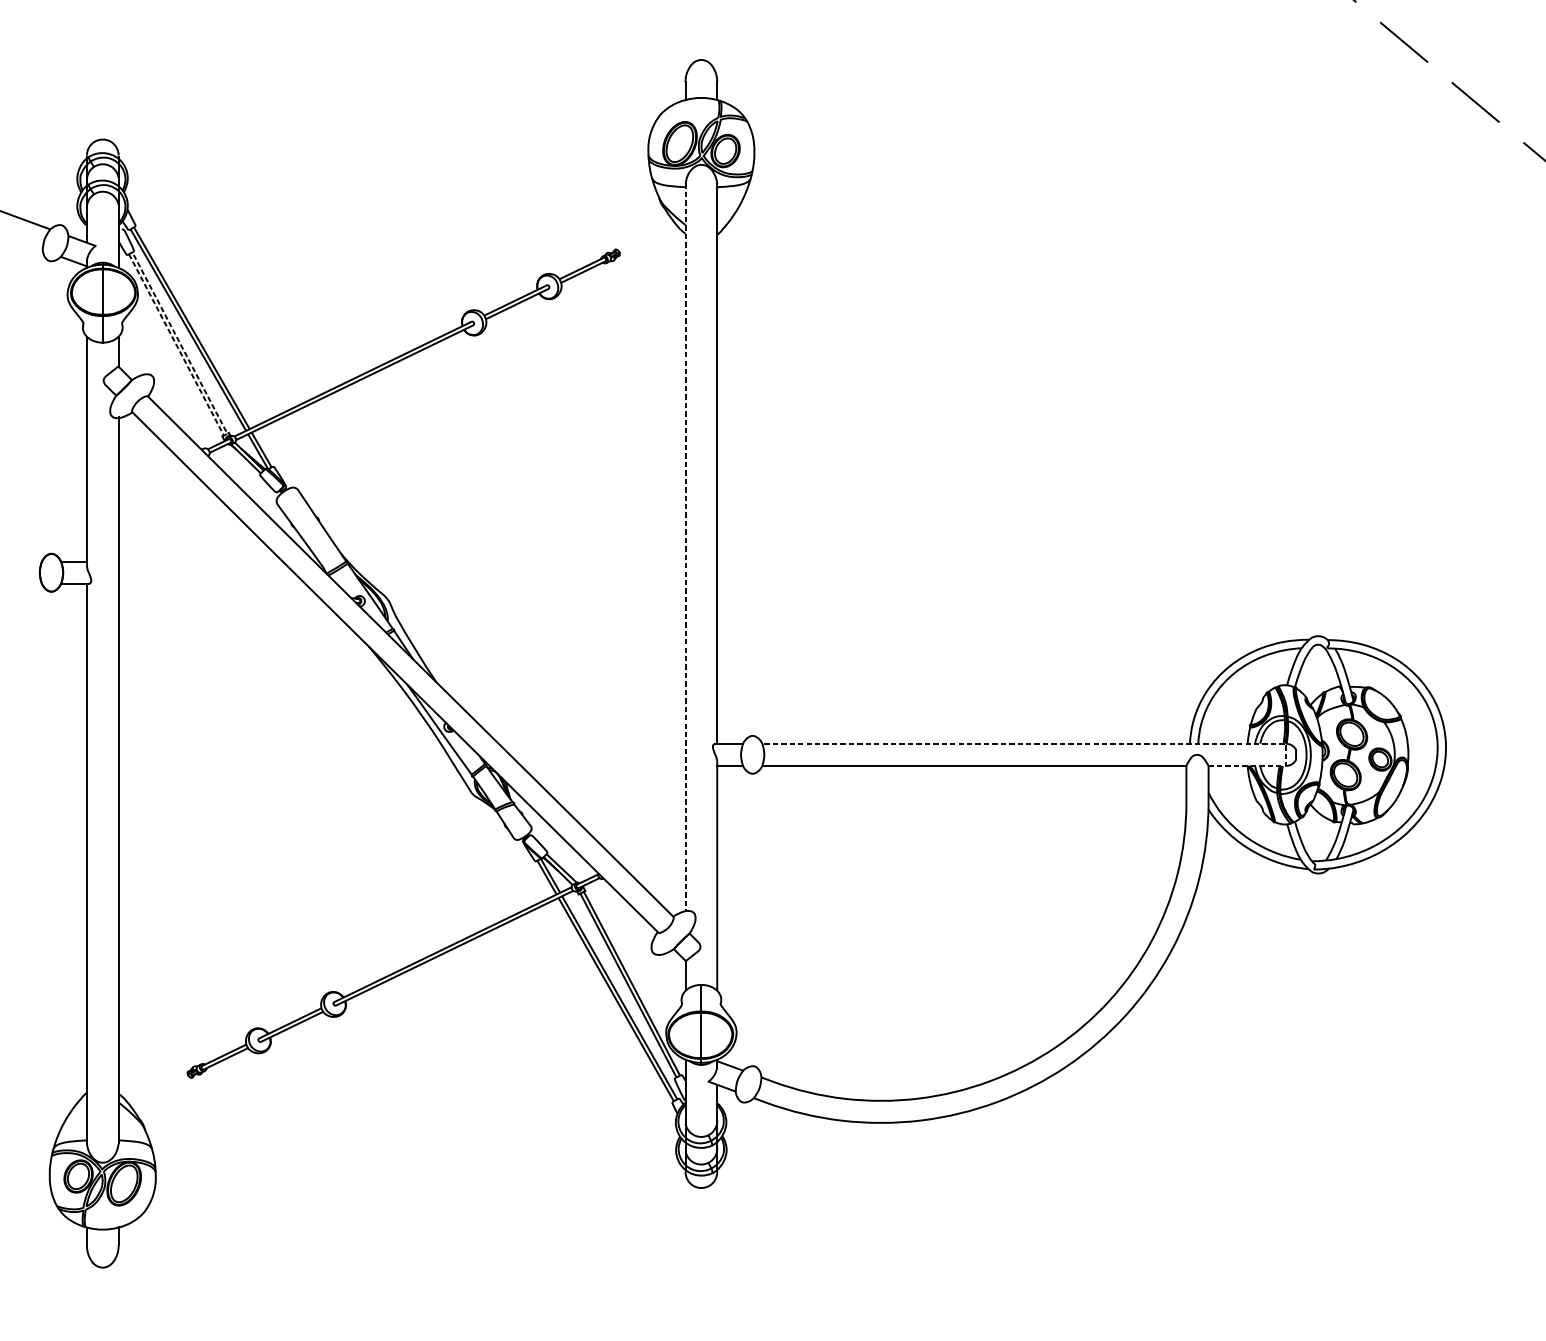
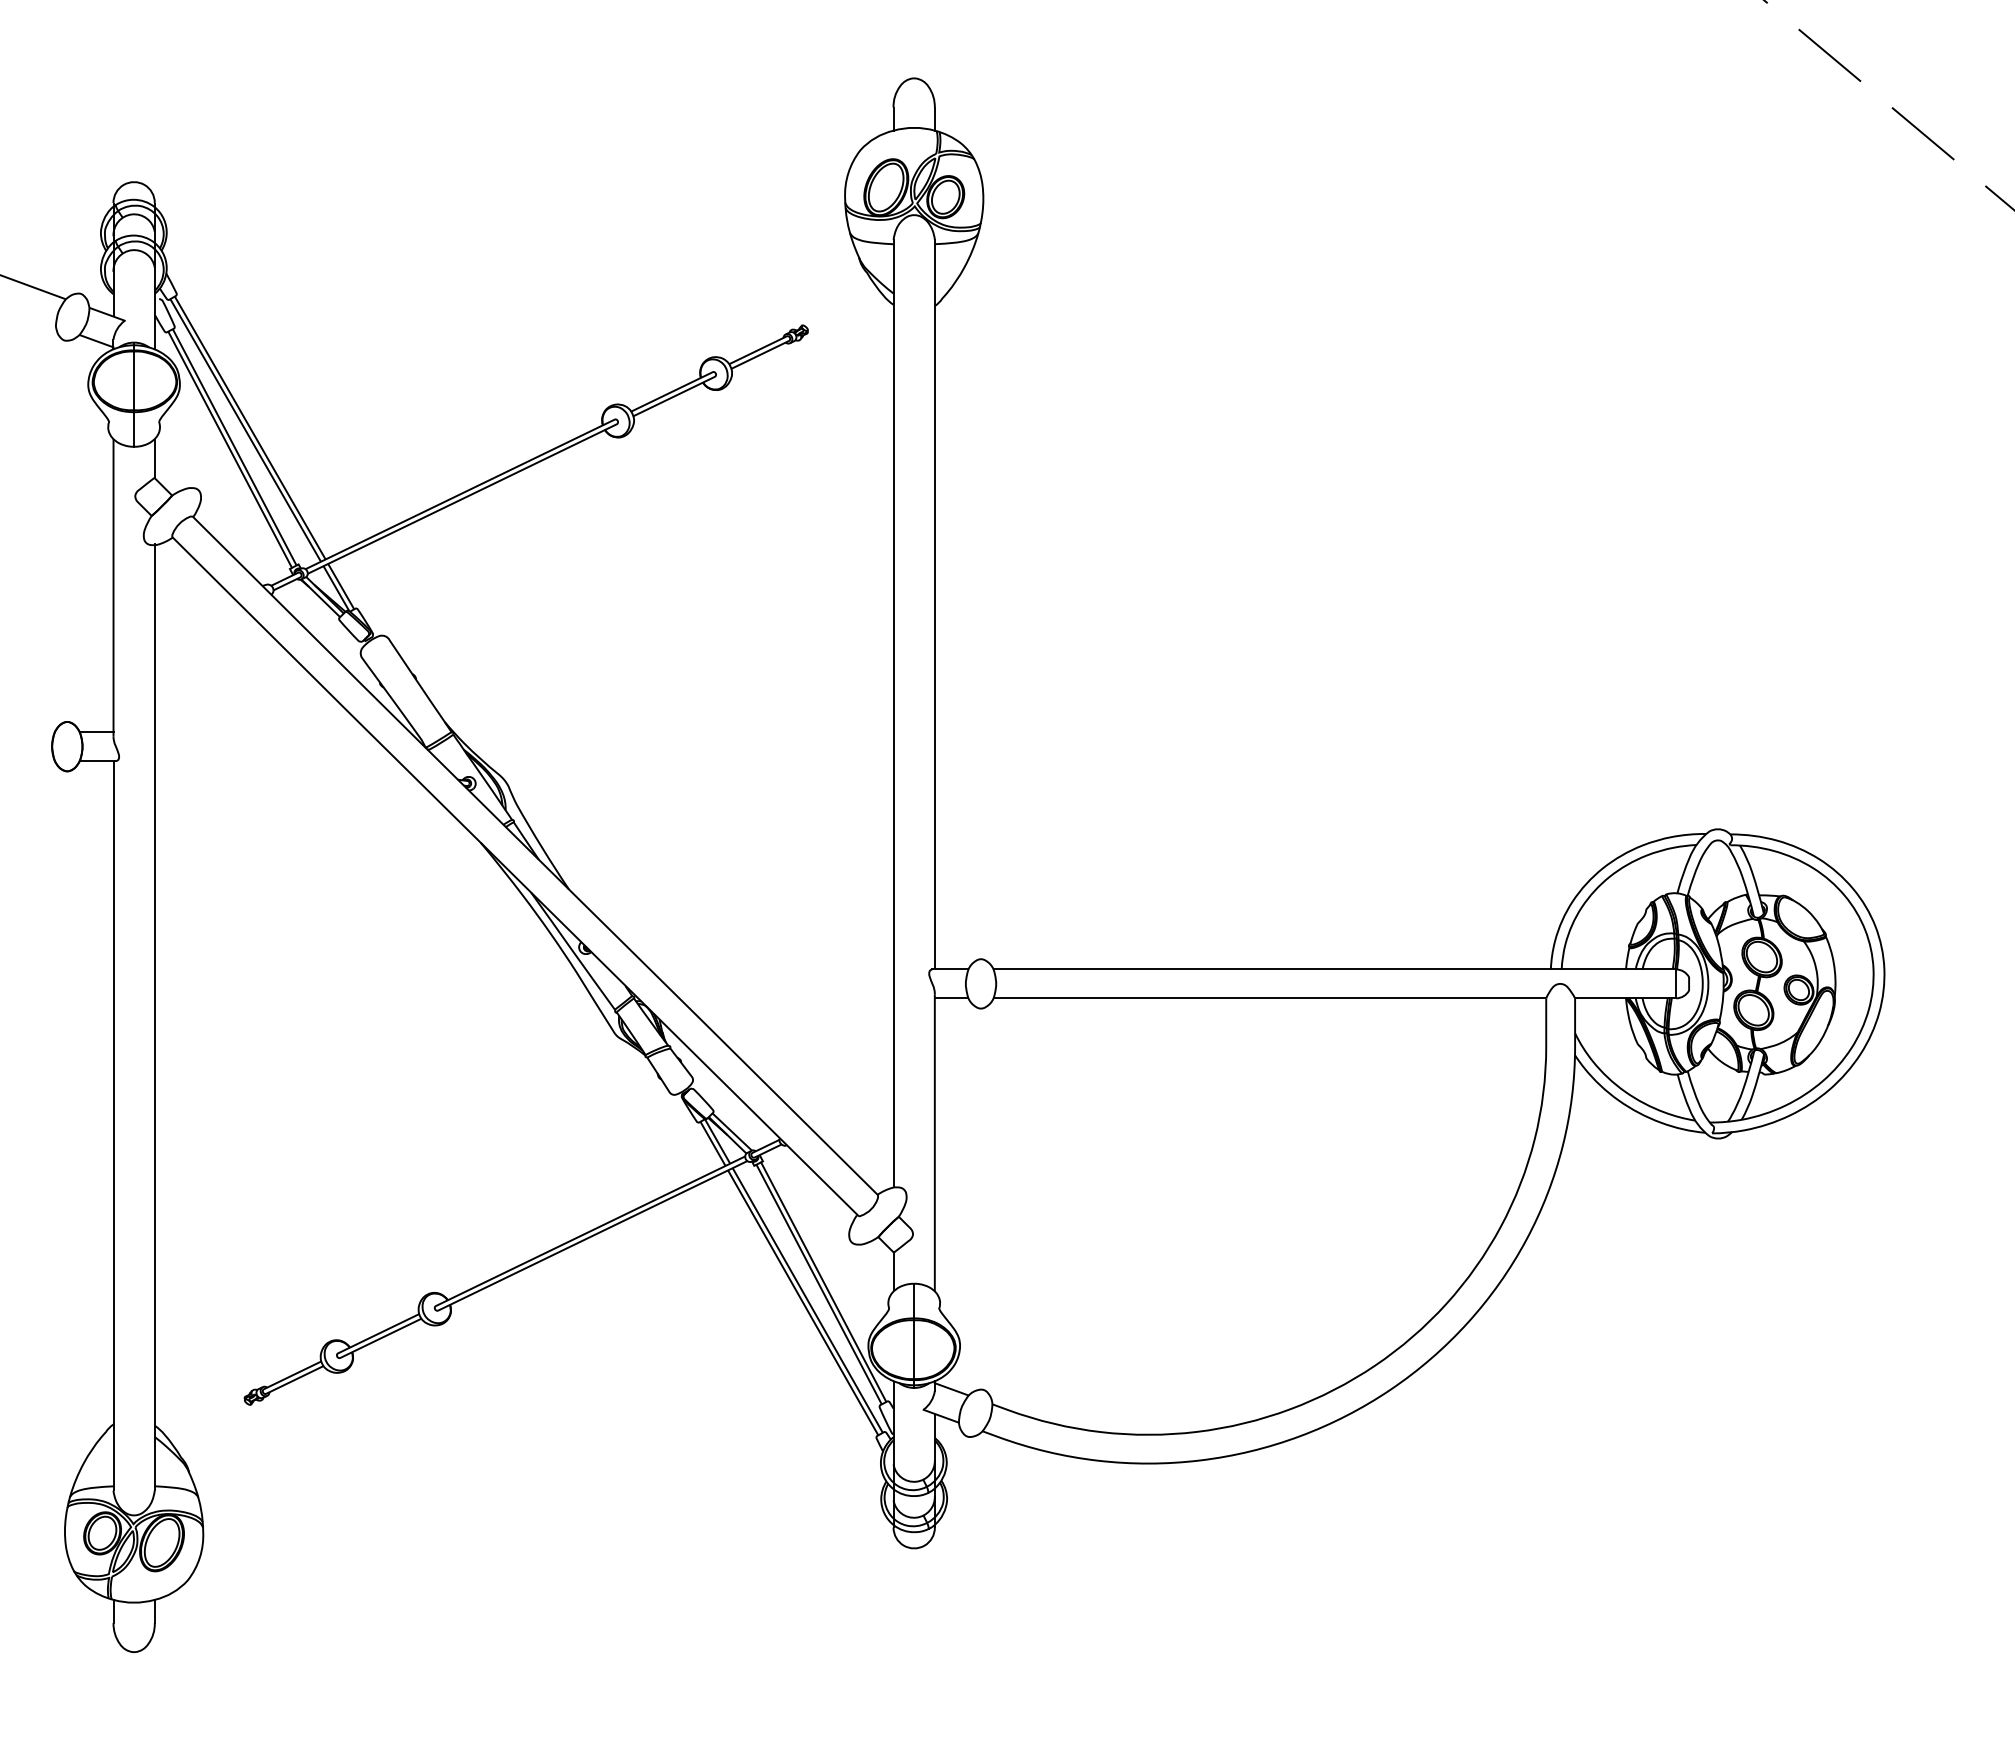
line: (225, 434) -> (294, 566), dashed -> solid
line: (685, 547) -> (893, 713), dashed -> solid
line: (1075, 743) -> (1401, 969), dashed -> solid

